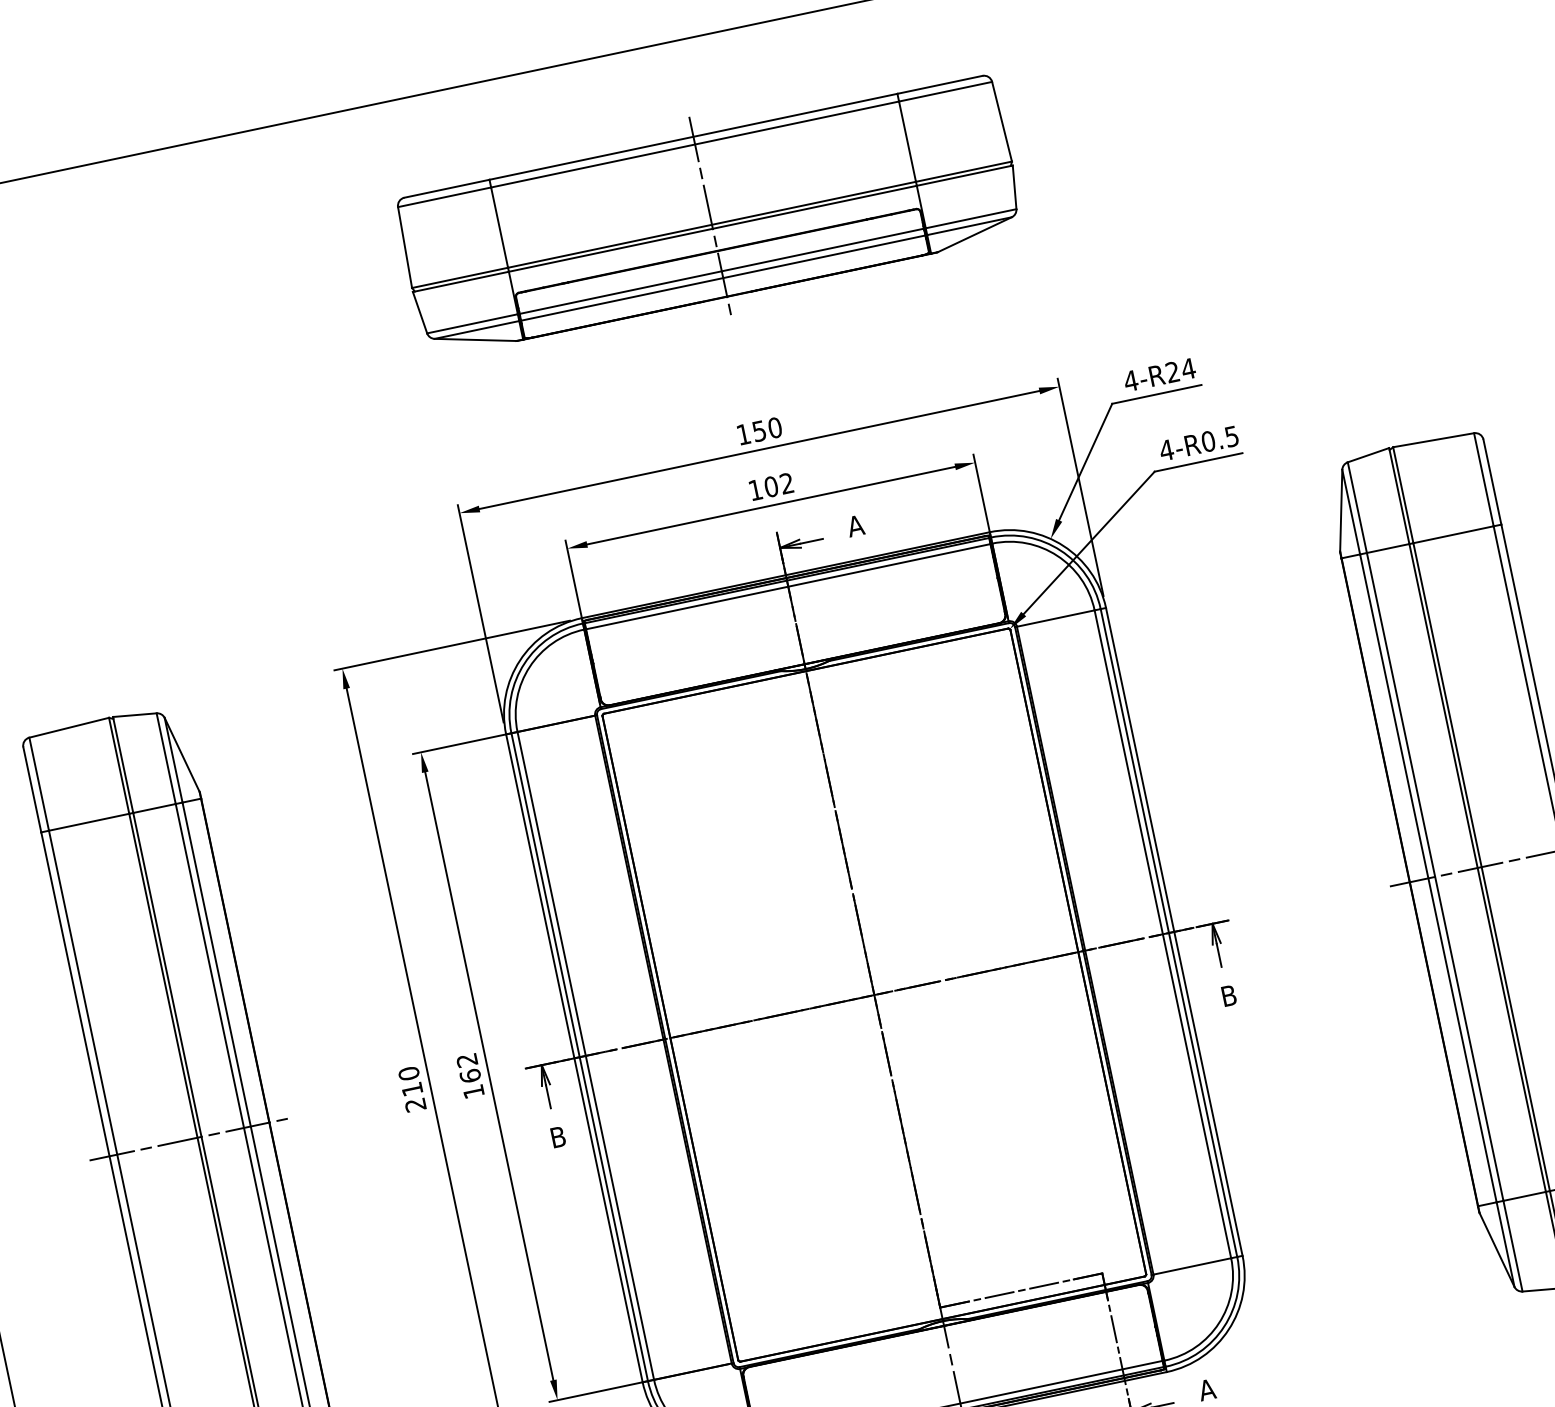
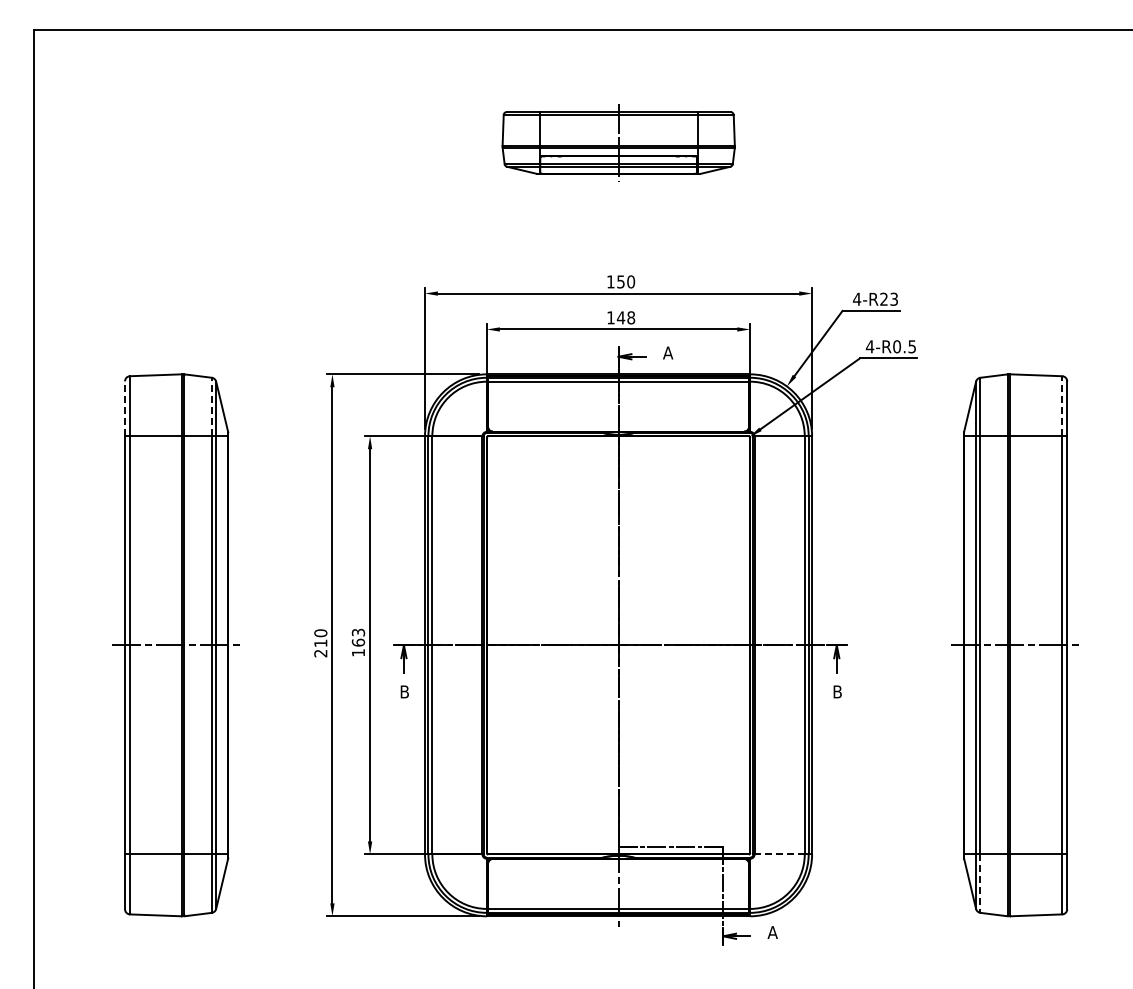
part: (710, 215) -> (618, 142), size x0.6
text: (1188, 367) -> (894, 298), 4-R24 -> 4-R23
line: (1483, 478) -> (1062, 405), solid -> dashed
text: (778, 484) -> (625, 317), 102 -> 148
line: (165, 757) -> (211, 406), solid -> dashed
line: (32, 789) -> (125, 408), solid -> dashed
text: (467, 1060) -> (358, 632), 162 -> 163
line: (1513, 1247) -> (980, 884), solid -> dashed
line: (1192, 1266) -> (779, 854), solid -> dashed

